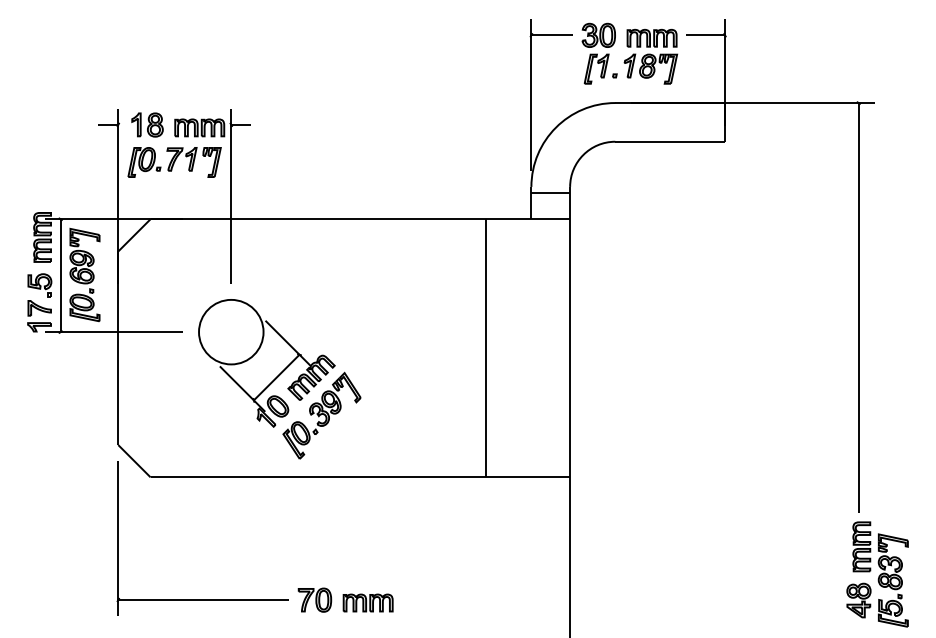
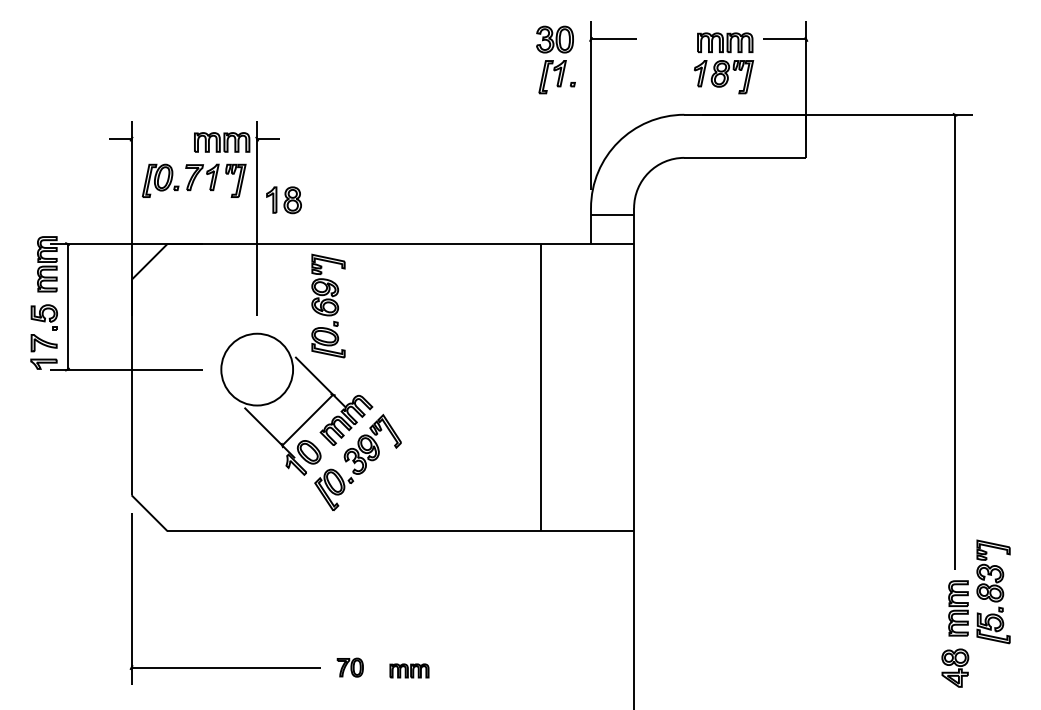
part: (599, 53) -> (555, 59), moved
part: (147, 125) -> (283, 200), moved
part: (84, 274) -> (328, 305), moved
part: (893, 580) -> (993, 591), moved
part: (315, 599) -> (350, 667), size x0.7
part: (368, 602) -> (409, 670), size x0.7

